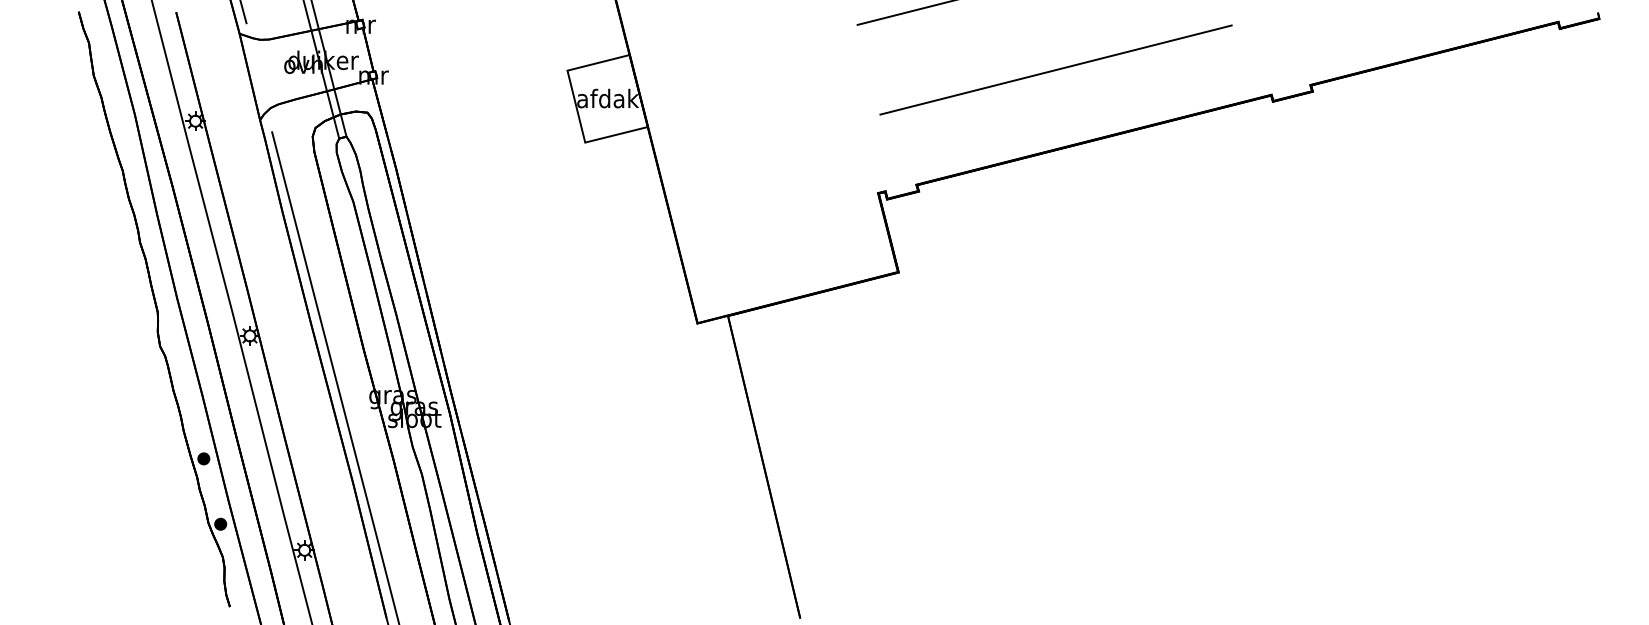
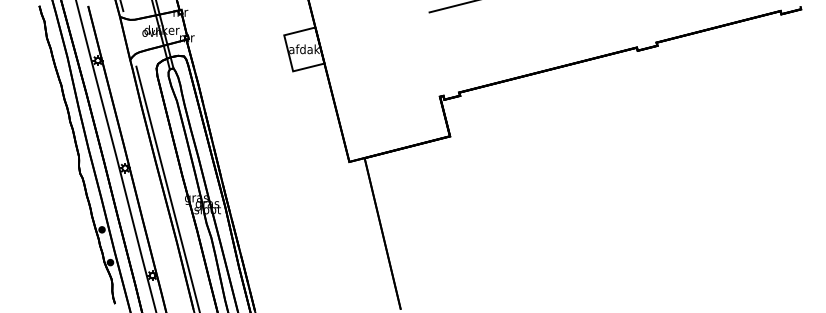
line: (1057, 68) -> (529, 34), removed

